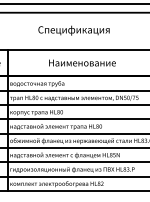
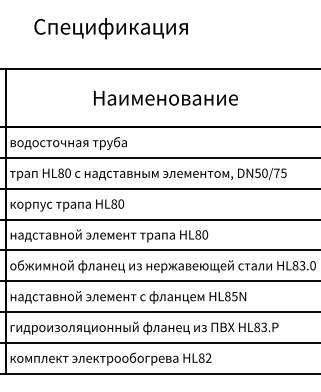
text: (73, 30) -> (110, 28), moved

